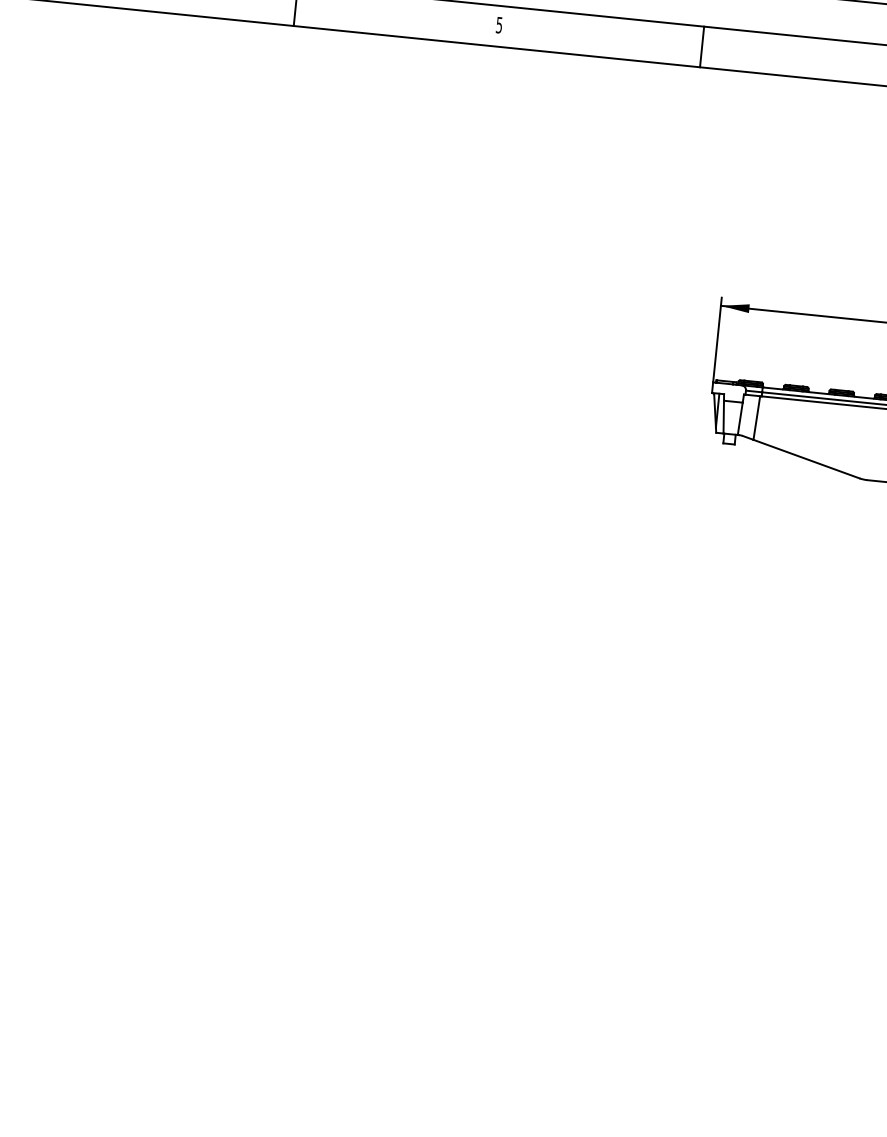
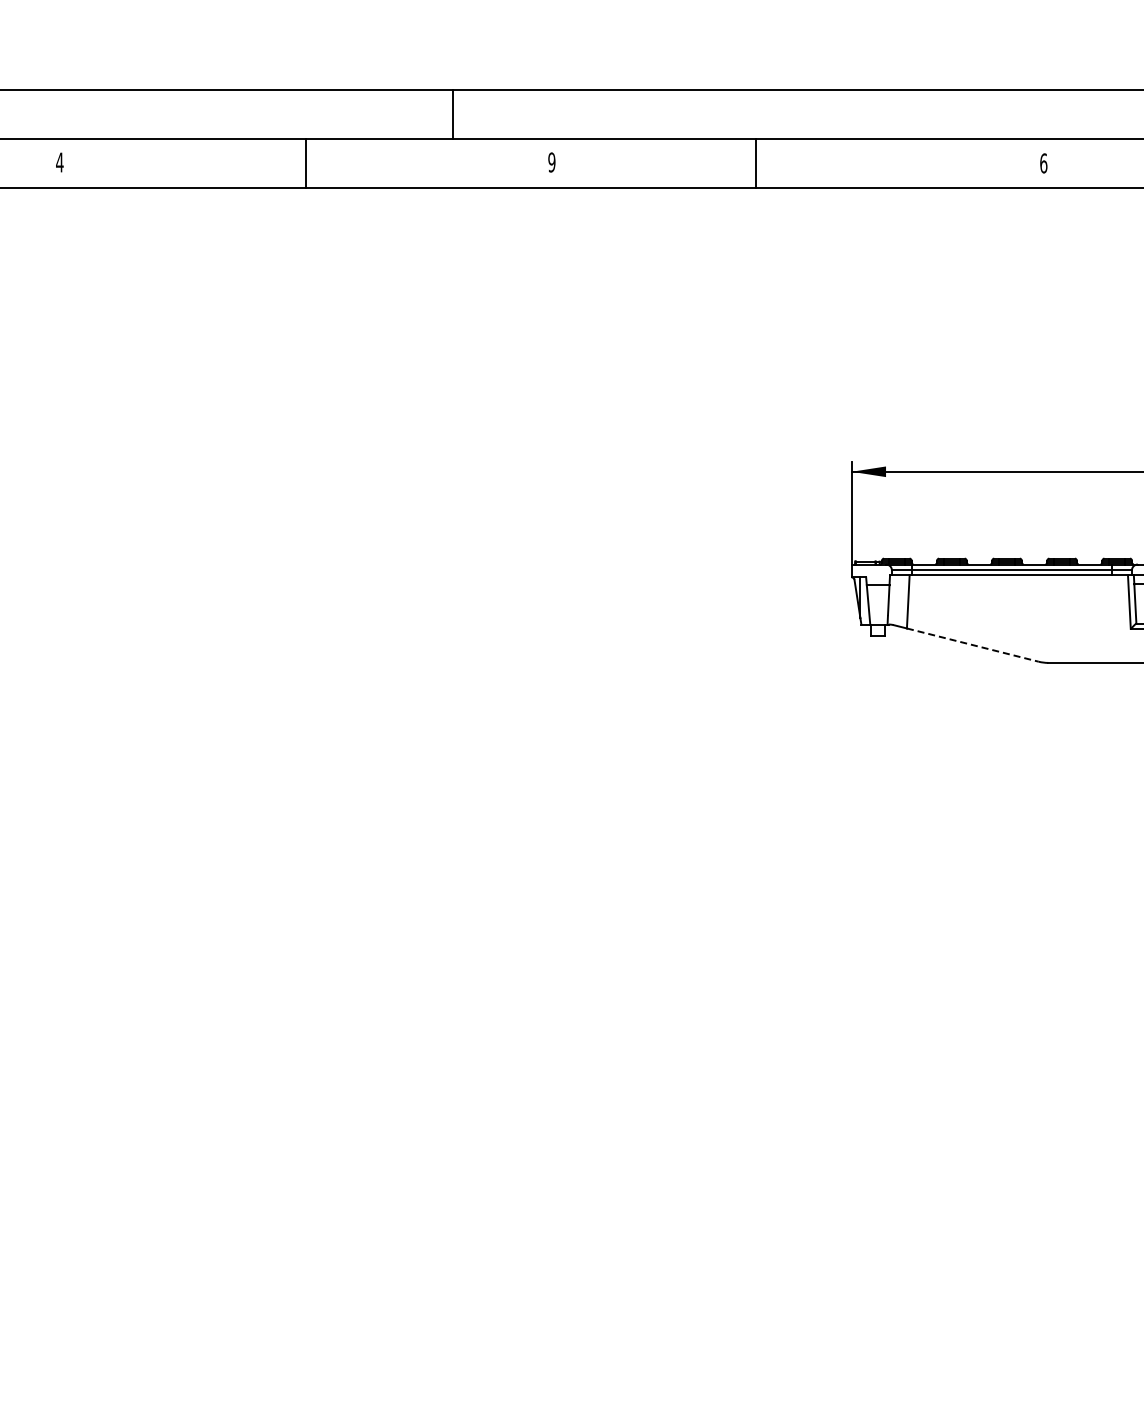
text: (499, 25) -> (551, 162), 5 -> 9
line: (702, 46) -> (755, 163), moved
line: (806, 459) -> (972, 645), solid -> dashed

